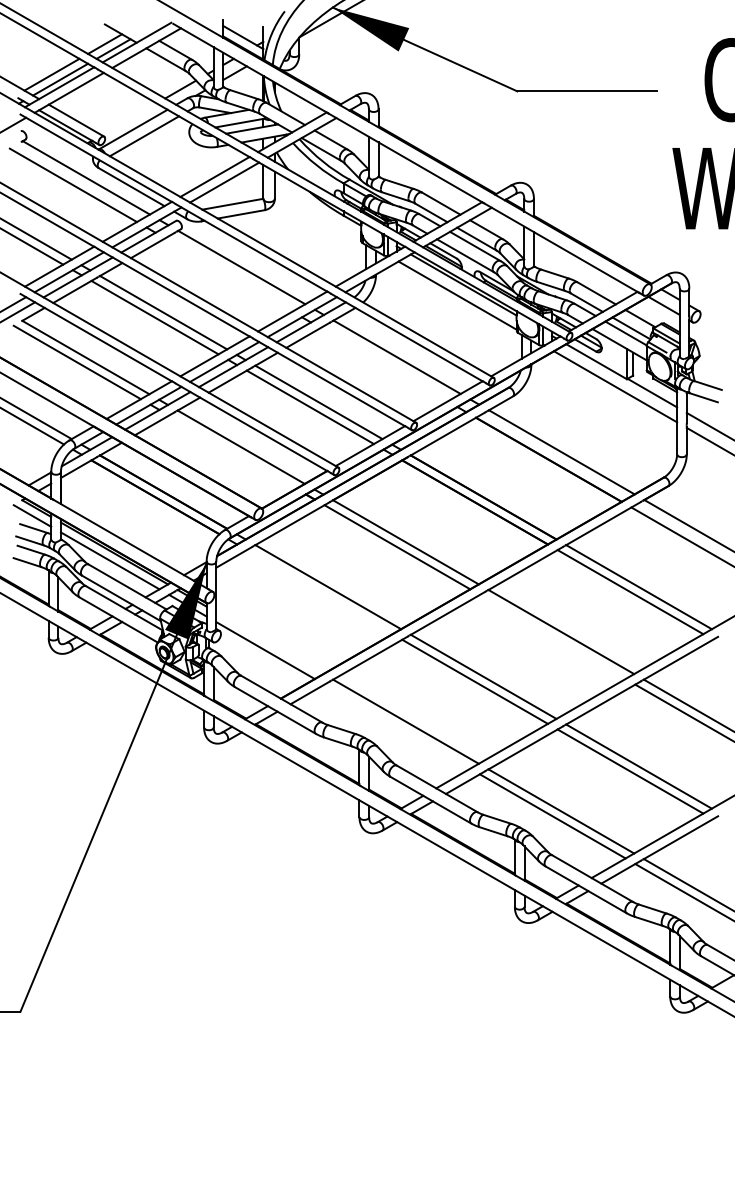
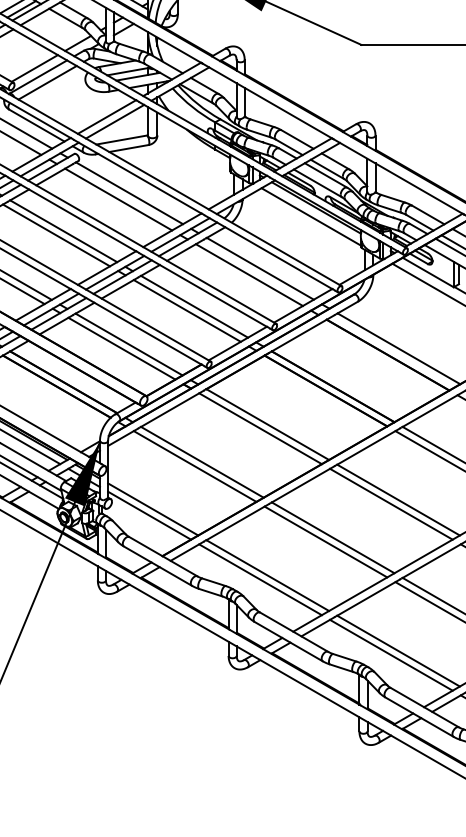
line: (128, 119) -> (34, 68), added
line: (228, 274) -> (118, 199), added
line: (383, 364) -> (248, 274), added
line: (232, 451) -> (121, 348), added
line: (319, 592) -> (194, 466), added
line: (552, 636) -> (391, 503), added
line: (269, 643) -> (152, 509), added
line: (397, 726) -> (260, 579), added

